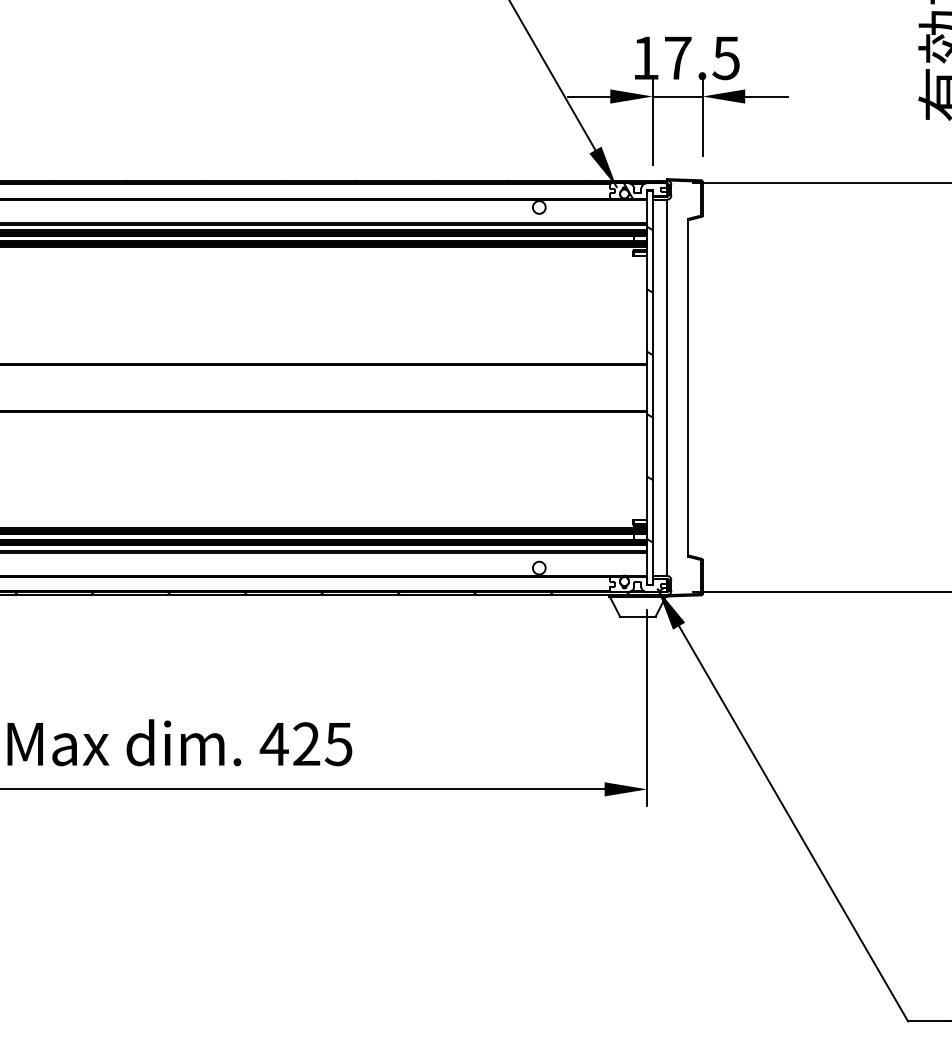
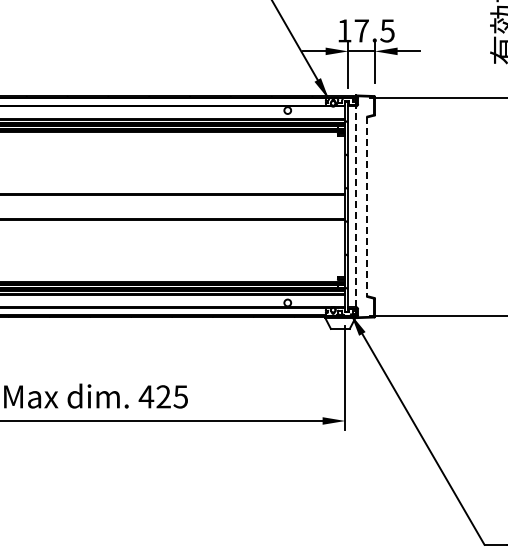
line: (666, 387) -> (355, 206), solid -> dashed
line: (688, 389) -> (367, 207), solid -> dashed

